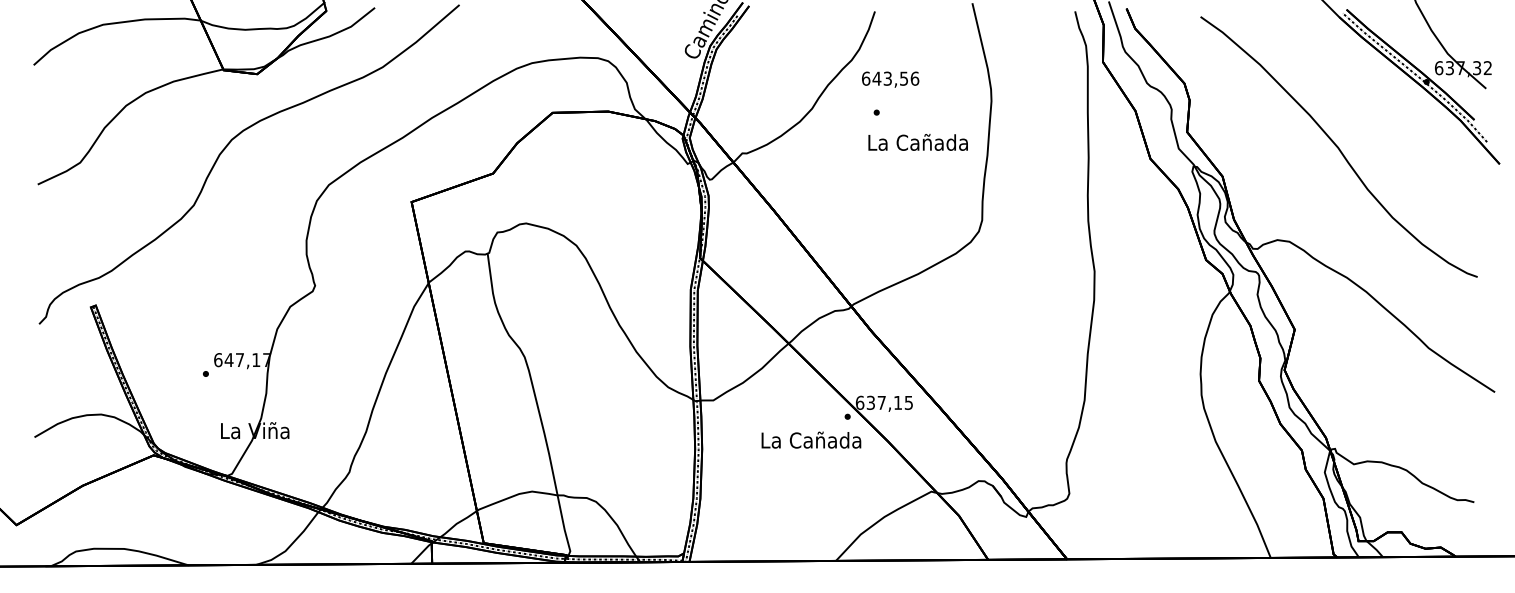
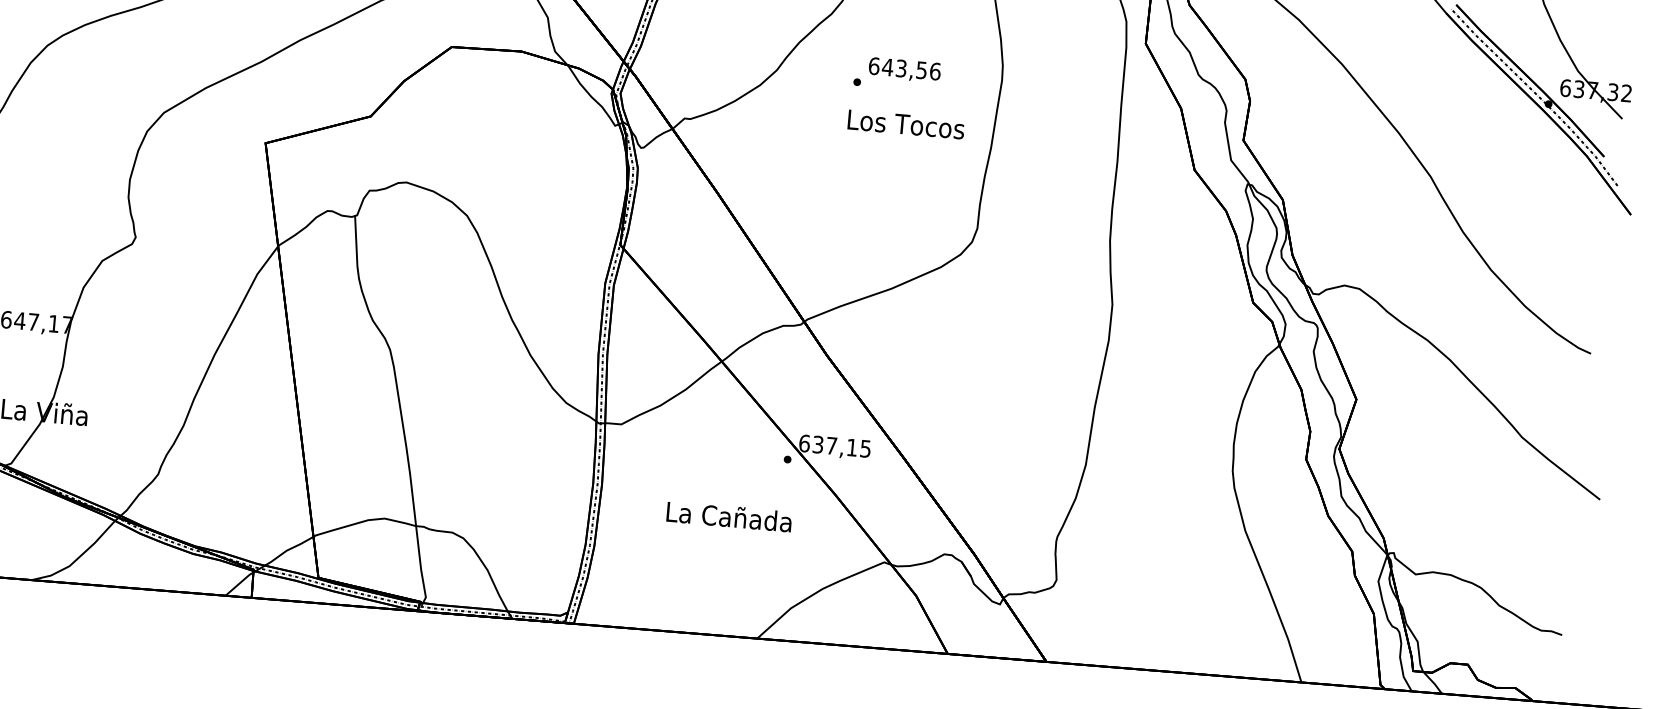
text: (890, 79) -> (904, 69), moved
text: (917, 142) -> (904, 124), La Cañada -> Los Tocos
text: (811, 439) -> (729, 515), moved

